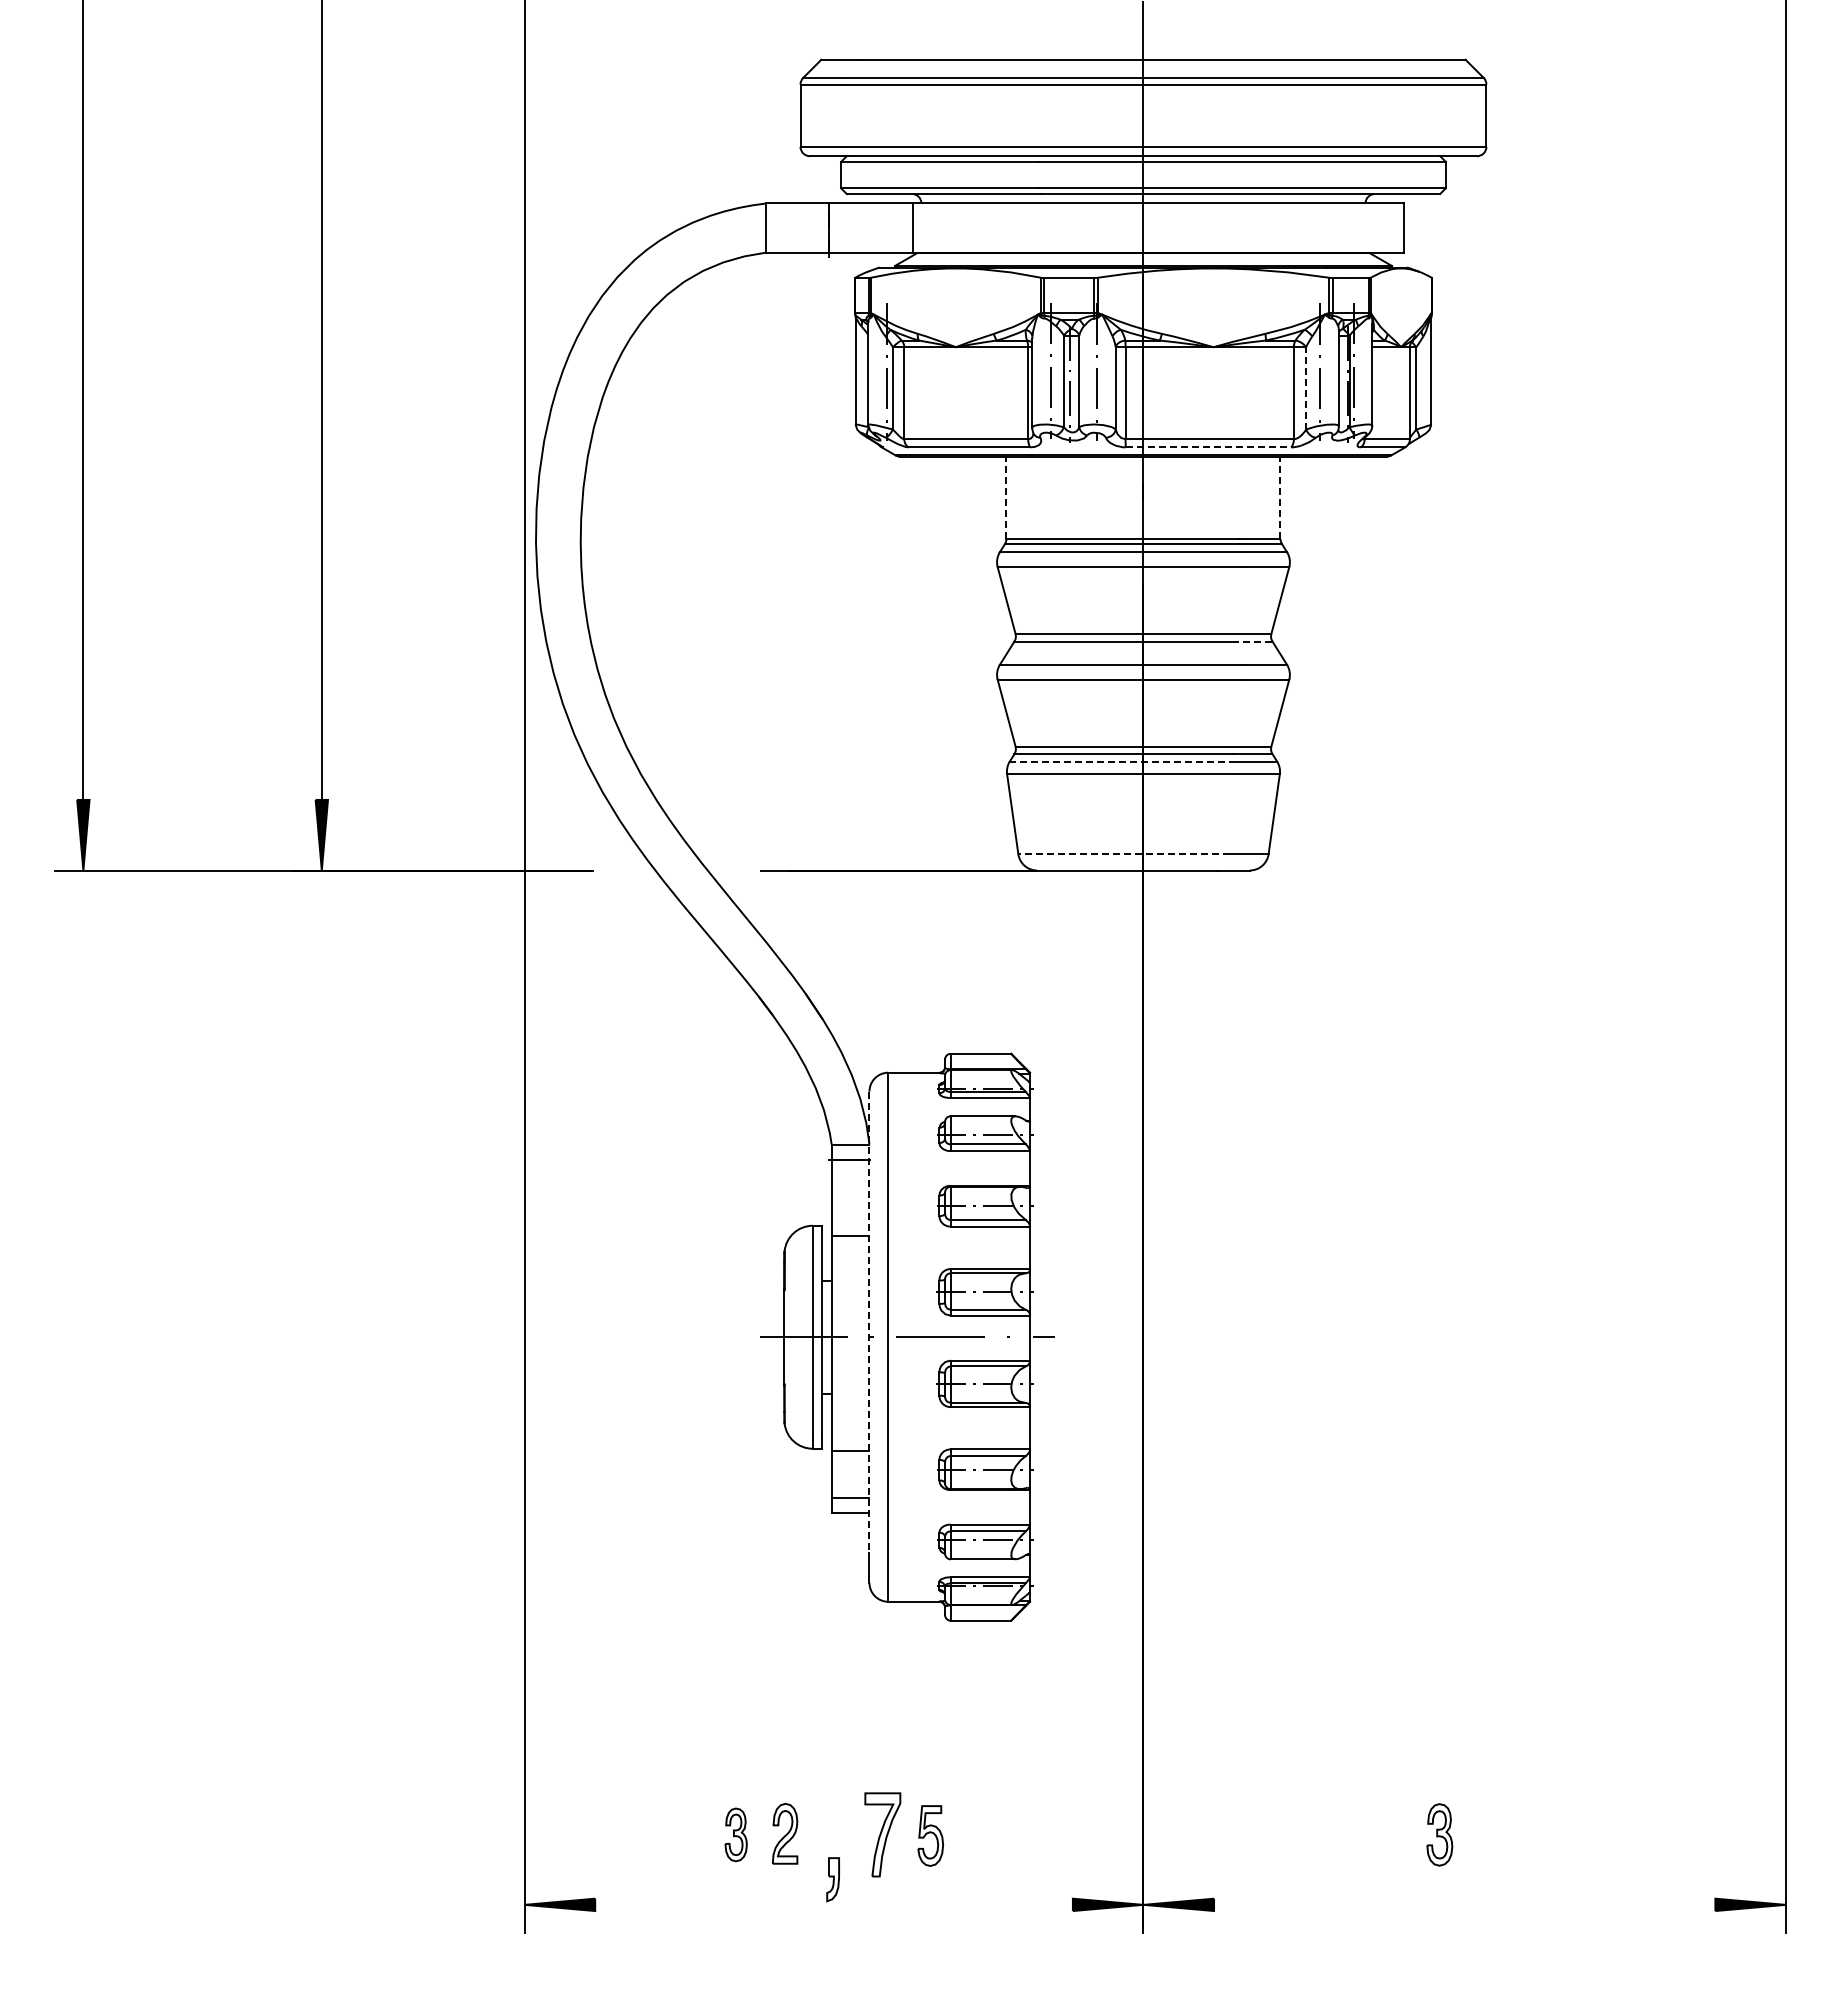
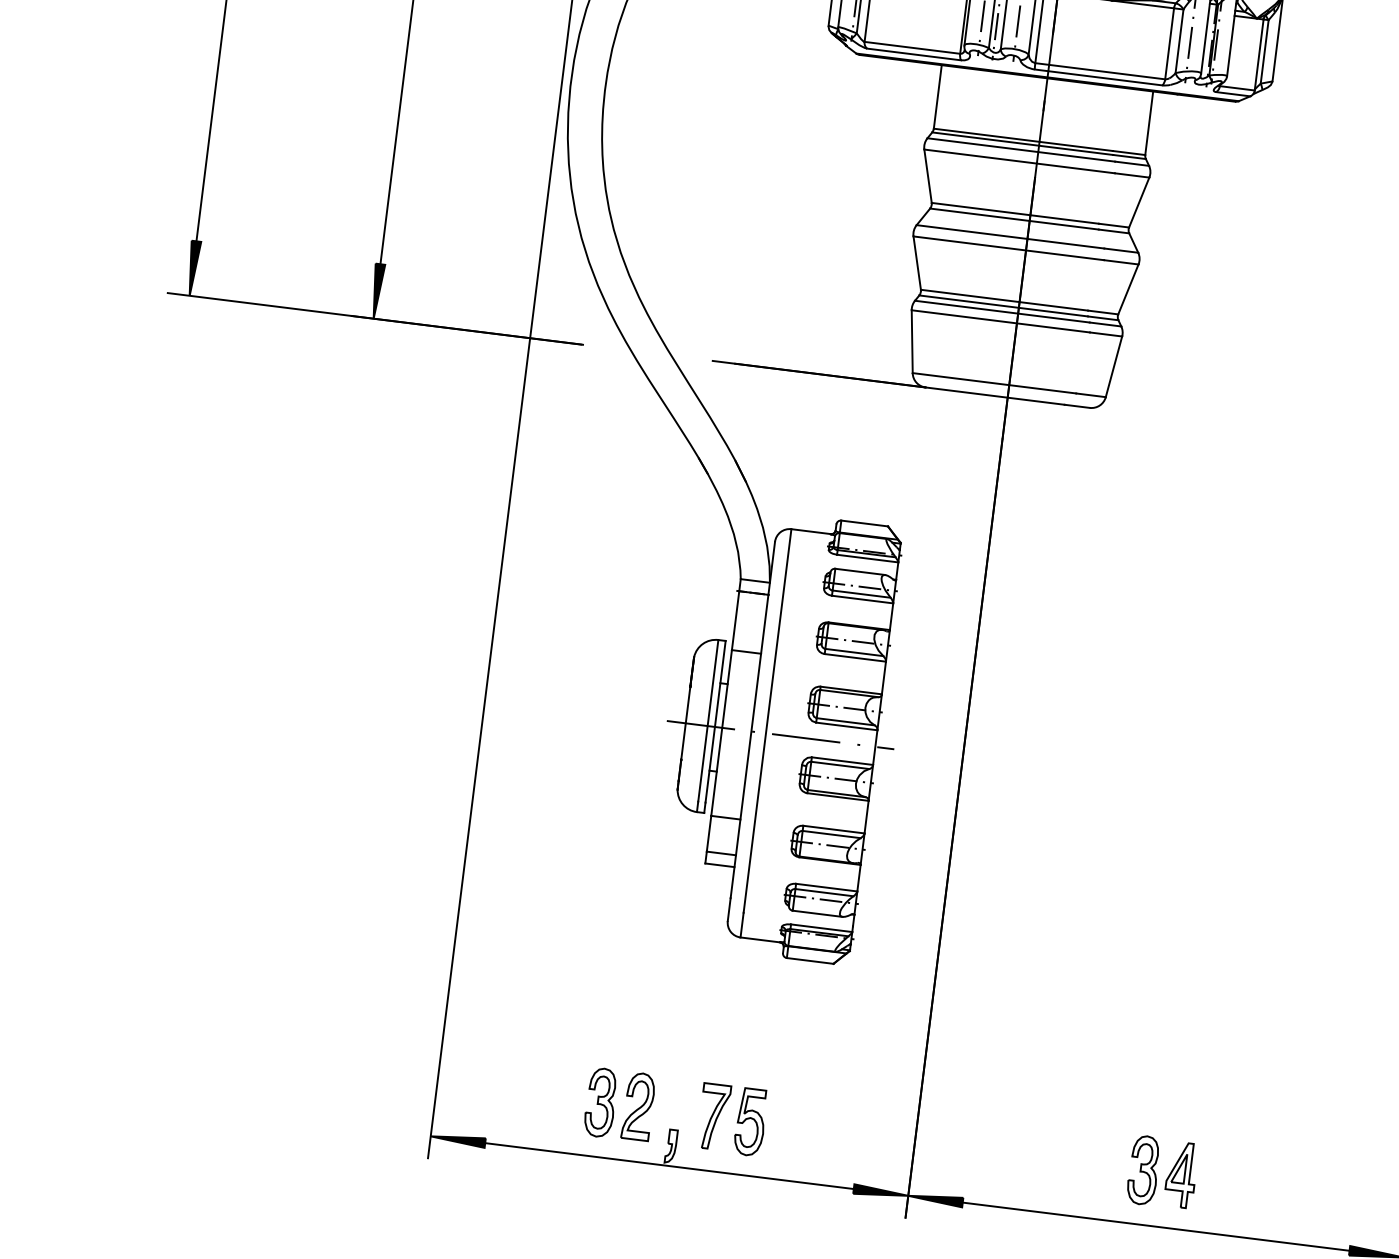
line: (1306, 387) -> (1179, 40), dashed -> solid
line: (1208, 447) -> (1098, 77), dashed -> solid
line: (1006, 497) -> (937, 96), dashed -> solid
line: (1280, 497) -> (1149, 123), dashed -> solid
line: (1252, 641) -> (1113, 231), dashed -> solid
line: (1122, 761) -> (1001, 311), dashed -> solid
line: (1124, 854) -> (994, 383), dashed -> solid
line: (869, 1322) -> (752, 720), dashed -> solid
part: (784, 1833) -> (638, 1106), size x1.43
part: (735, 1834) -> (600, 1102), size x1.67
part: (1439, 1834) -> (1143, 1169), size x1.43
part: (1488, 1834) -> (1181, 1174), added
part: (930, 1835) -> (750, 1121), size x1.43
line: (833, 1904) -> (669, 1165), added
line: (1464, 1904) -> (1156, 1226), added

